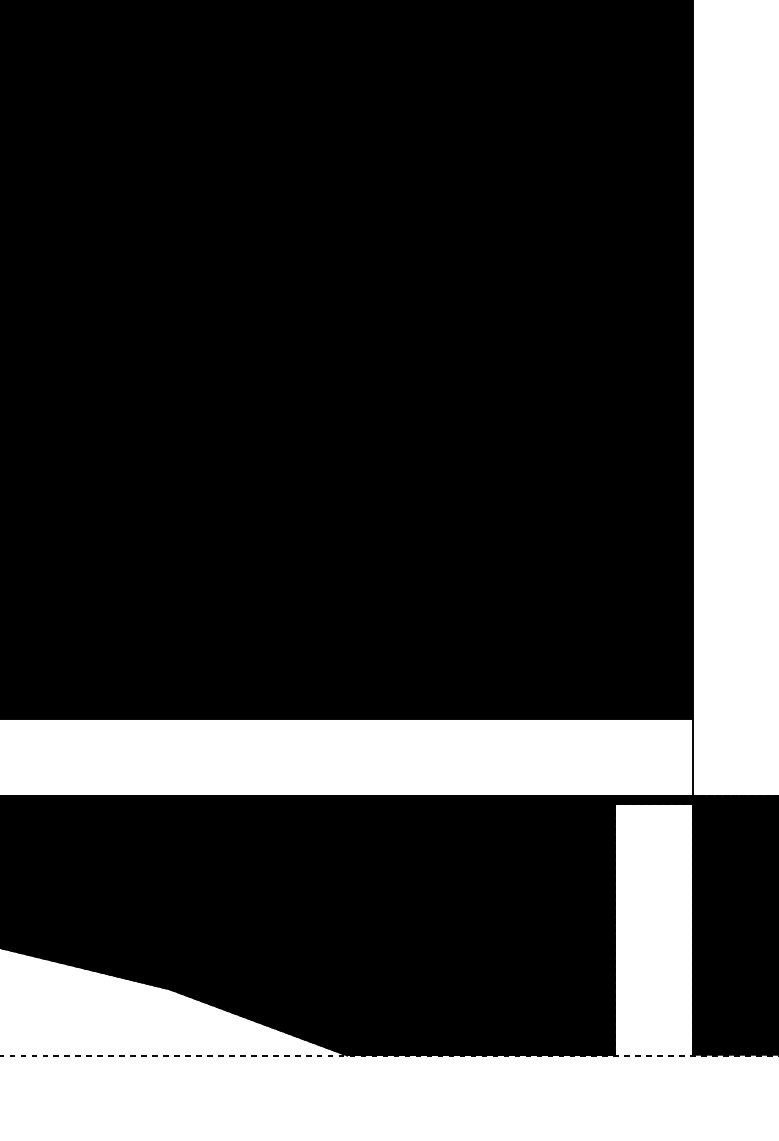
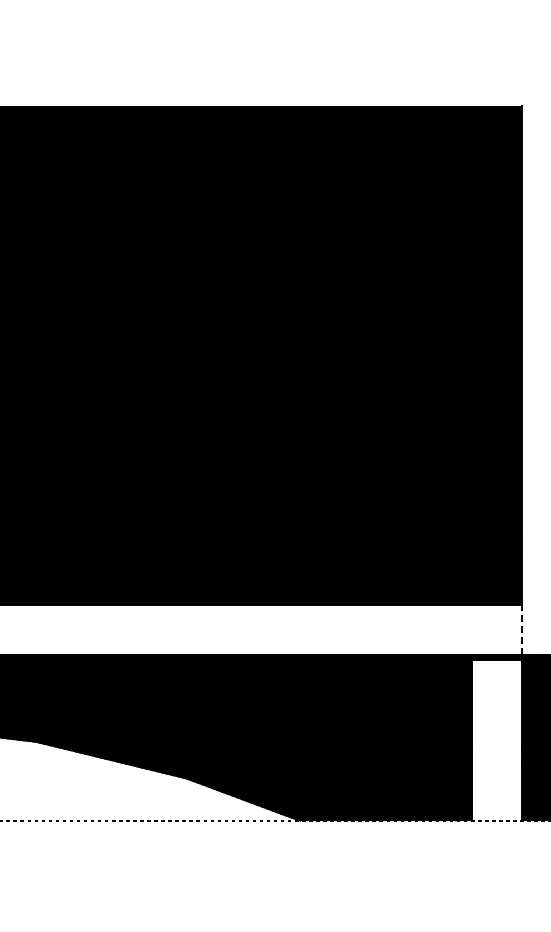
line: (692, 756) -> (521, 629), solid -> dashed

